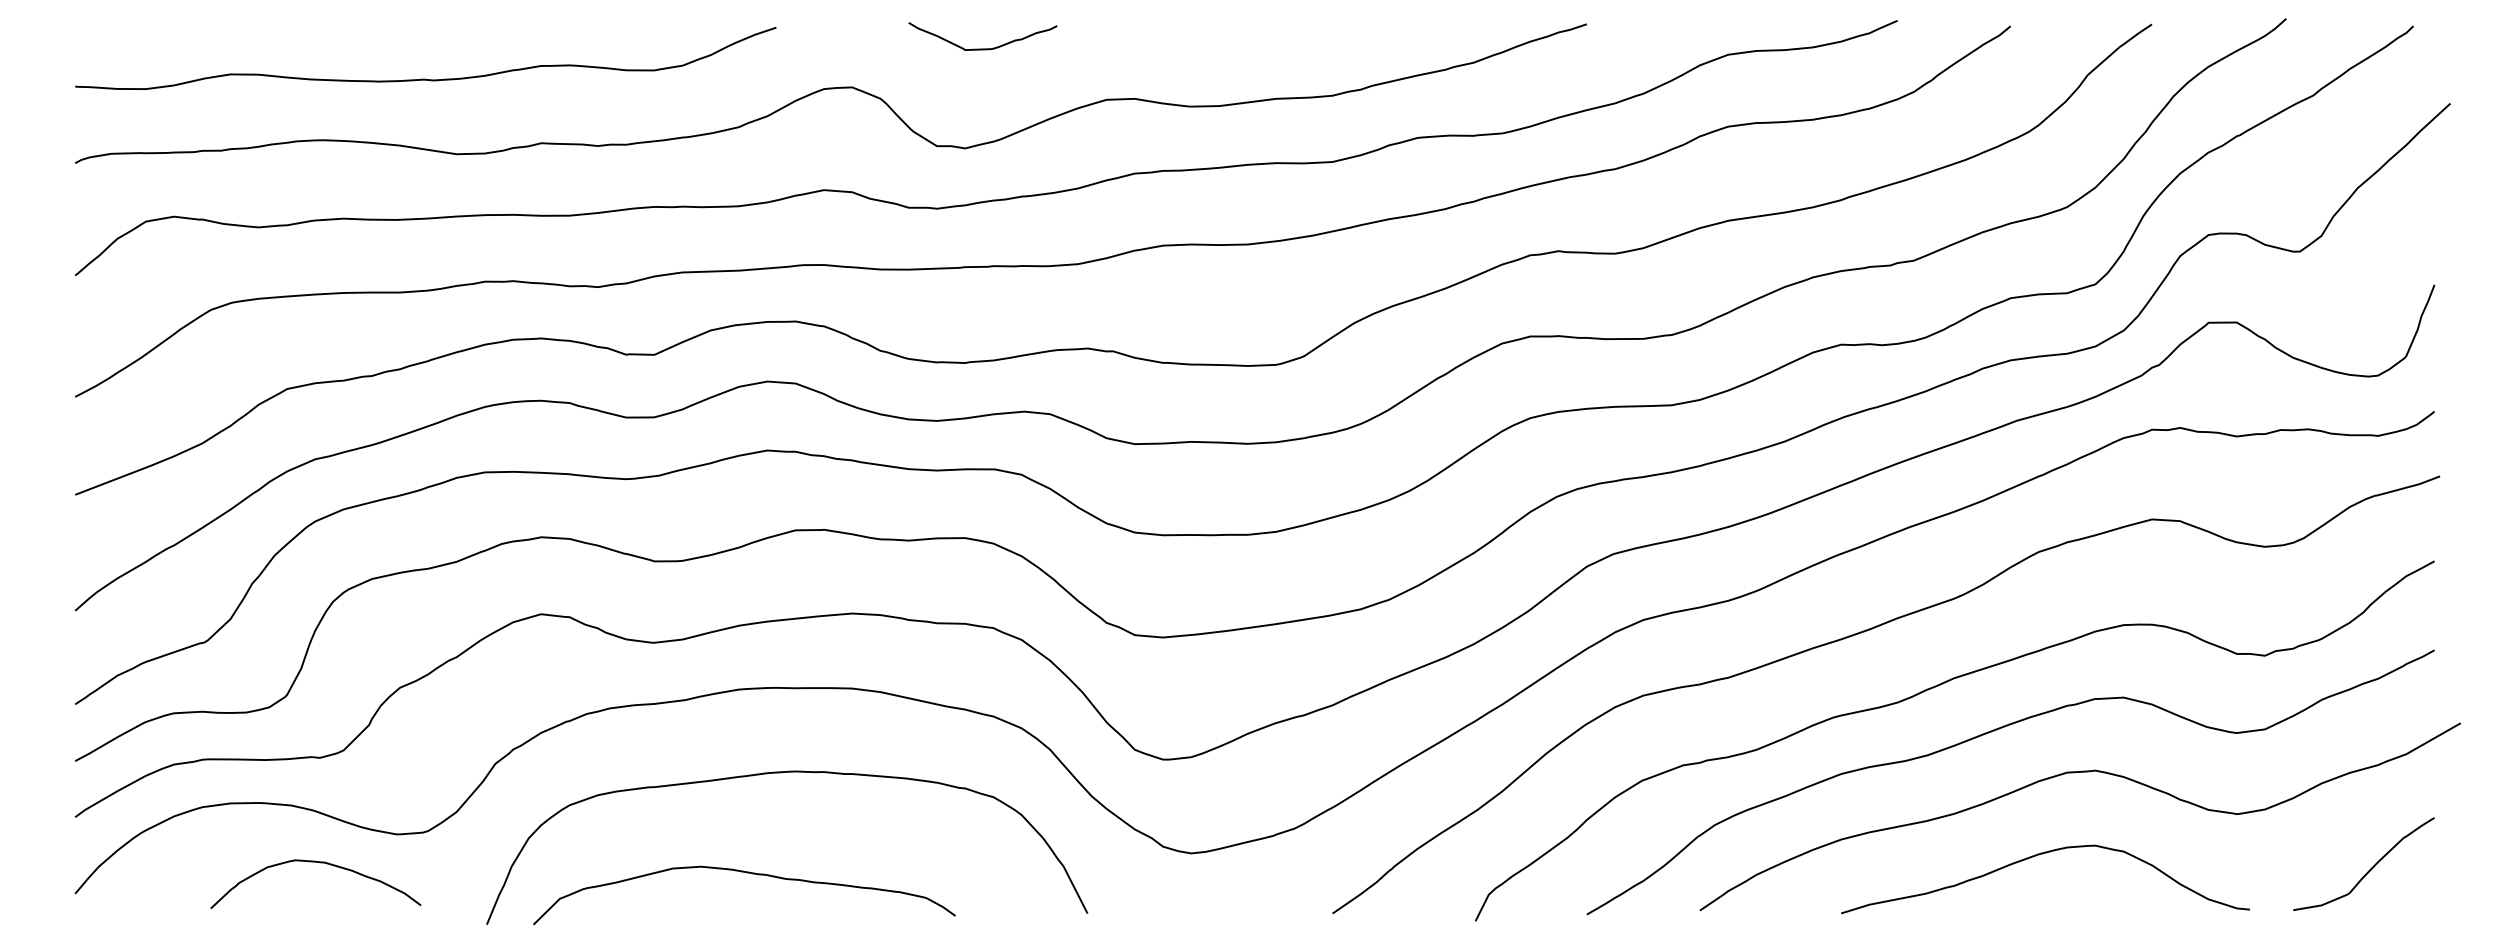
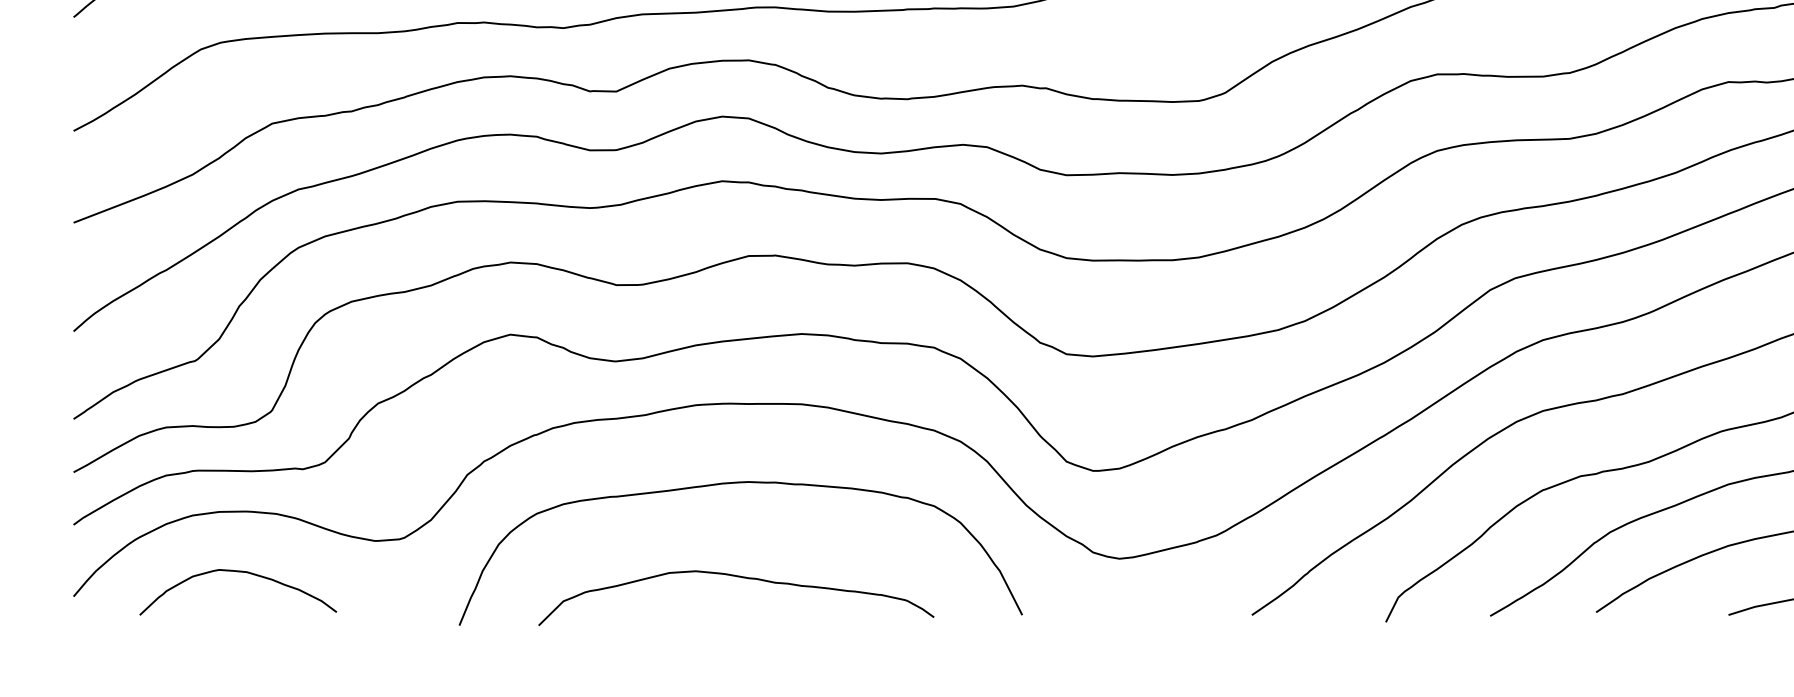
curve: (319, 863) -> (241, 572), moved
curve: (746, 873) -> (738, 577), moved

